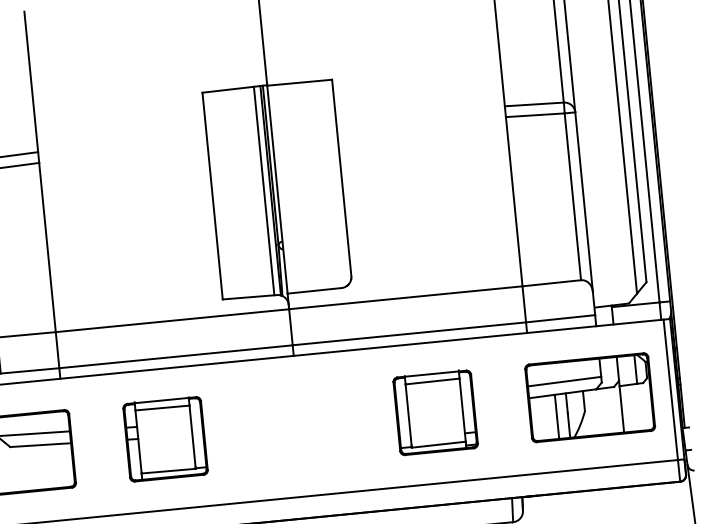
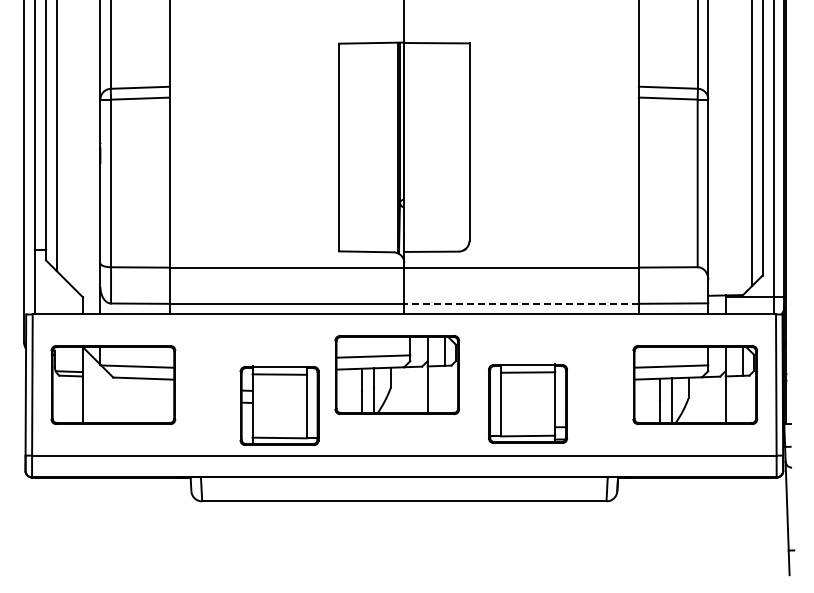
line: (263, 191) -> (390, 147), removed
line: (409, 333) -> (521, 303), solid -> dashed
part: (436, 412) -> (528, 403), moved
part: (292, 417) -> (397, 375), added
part: (165, 438) -> (279, 405), moved

